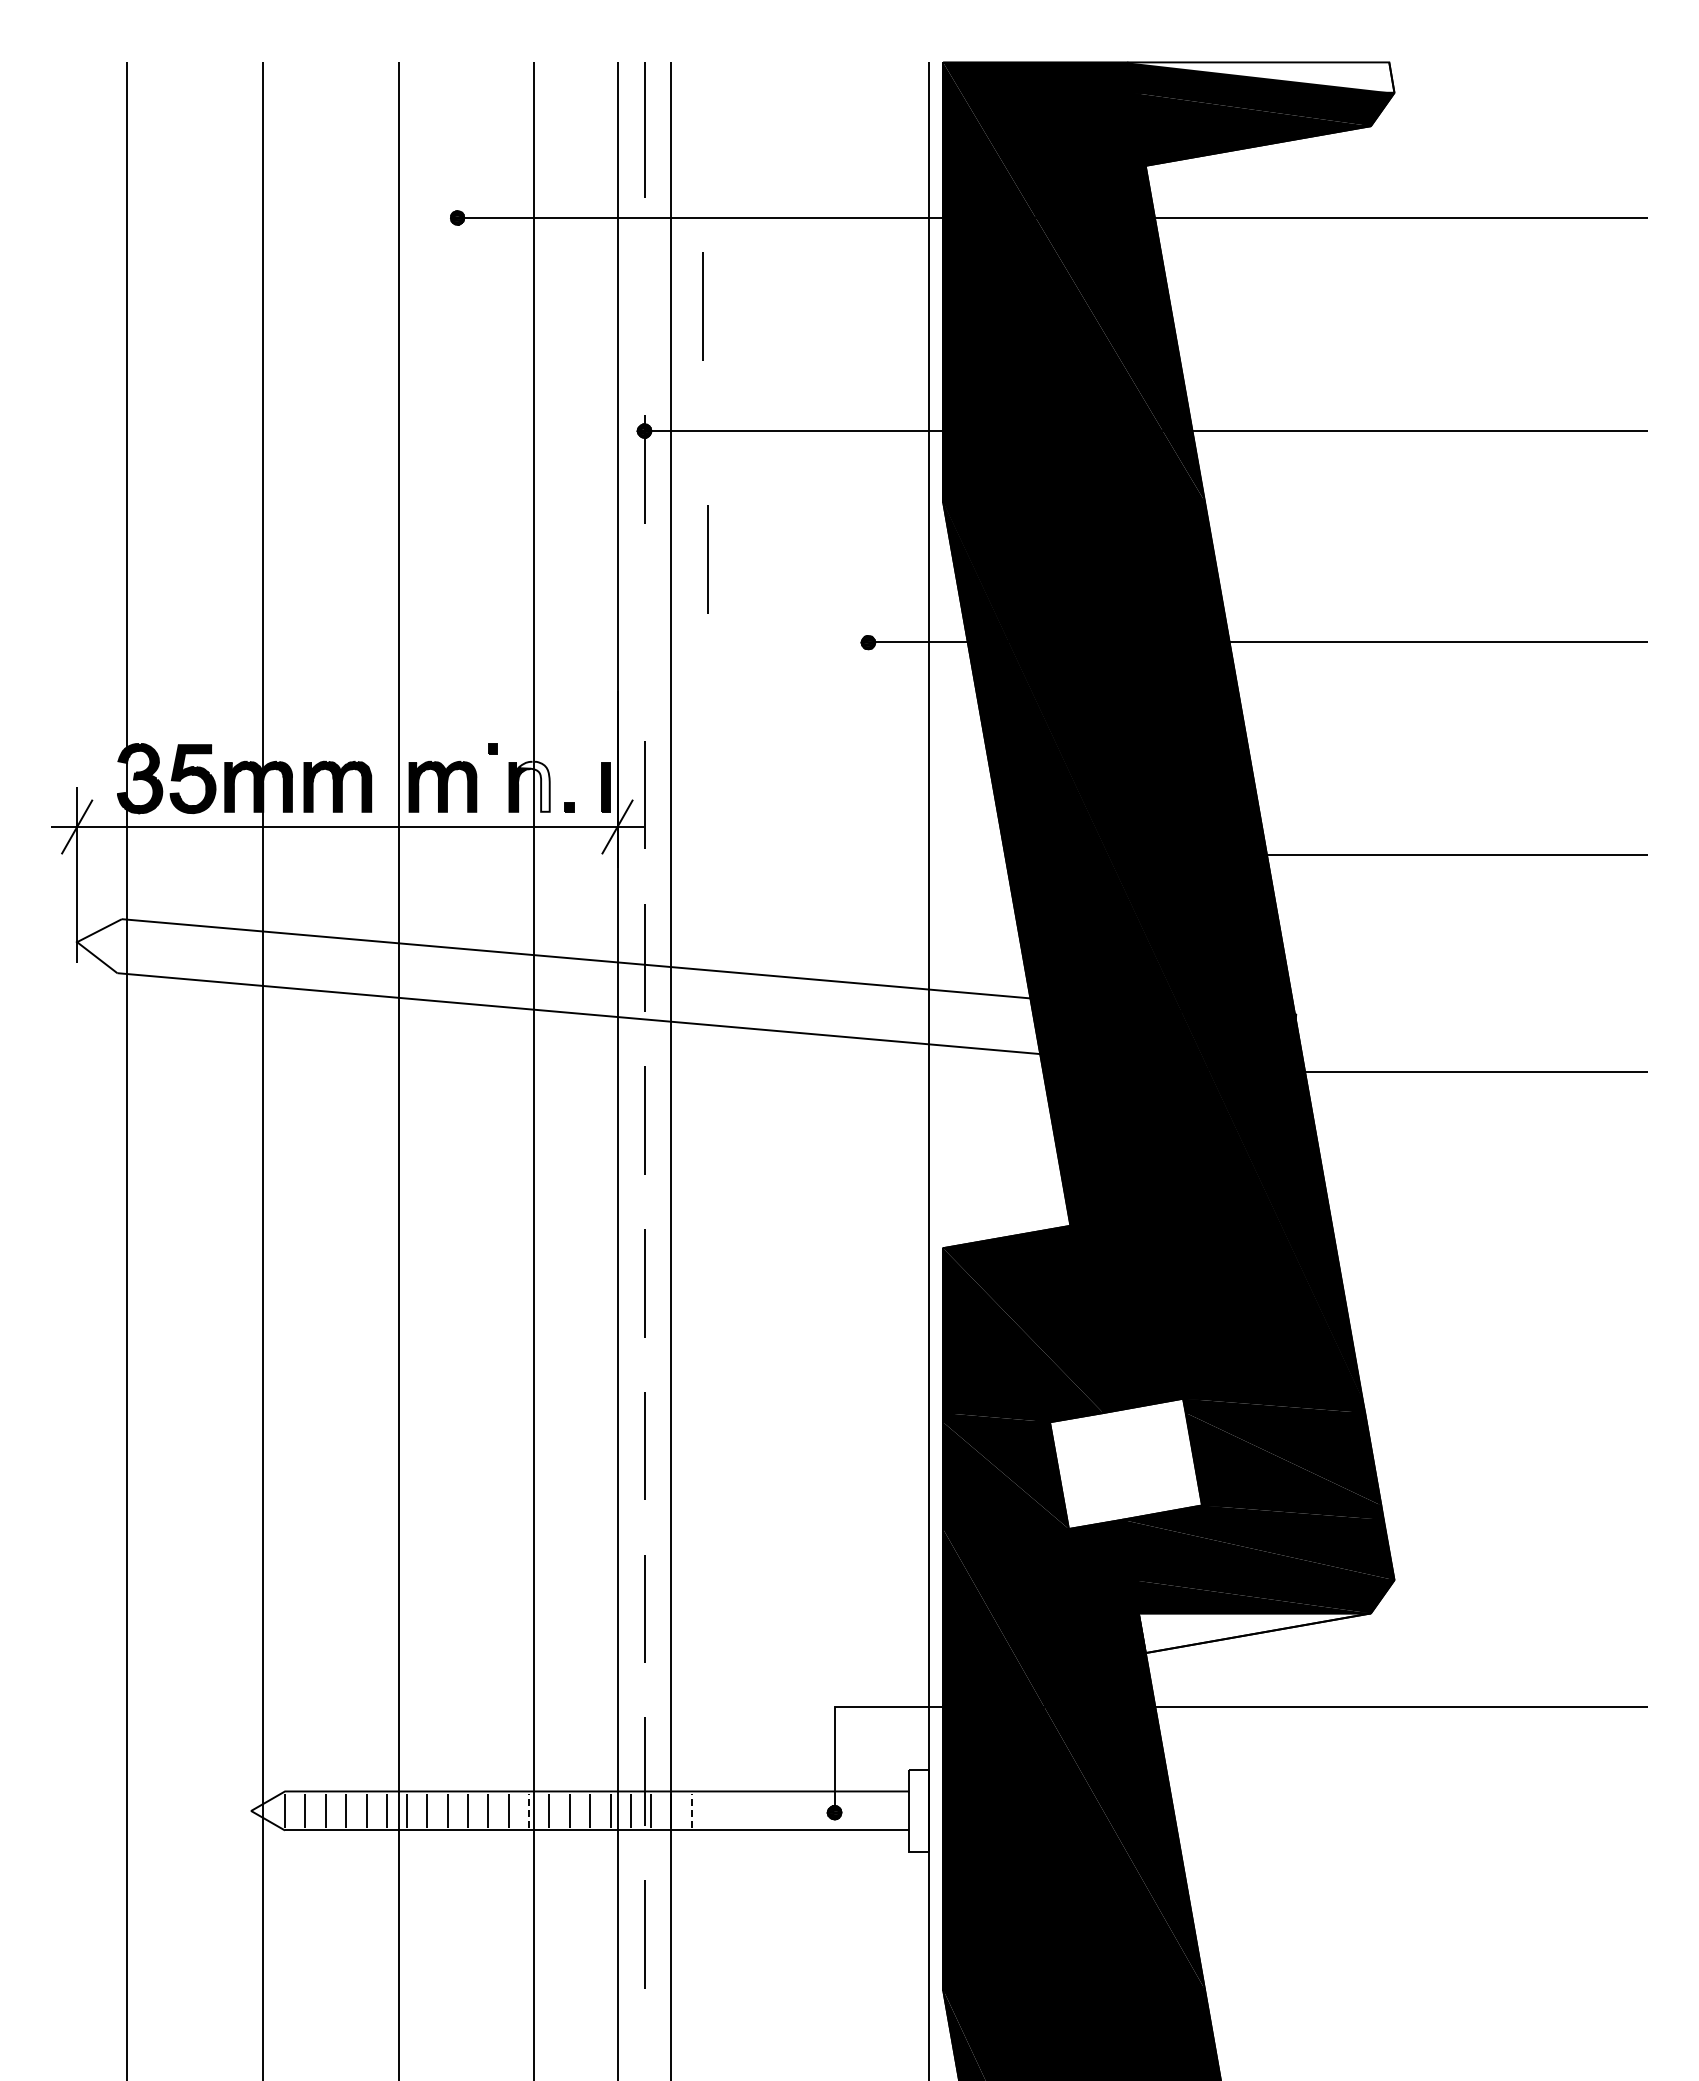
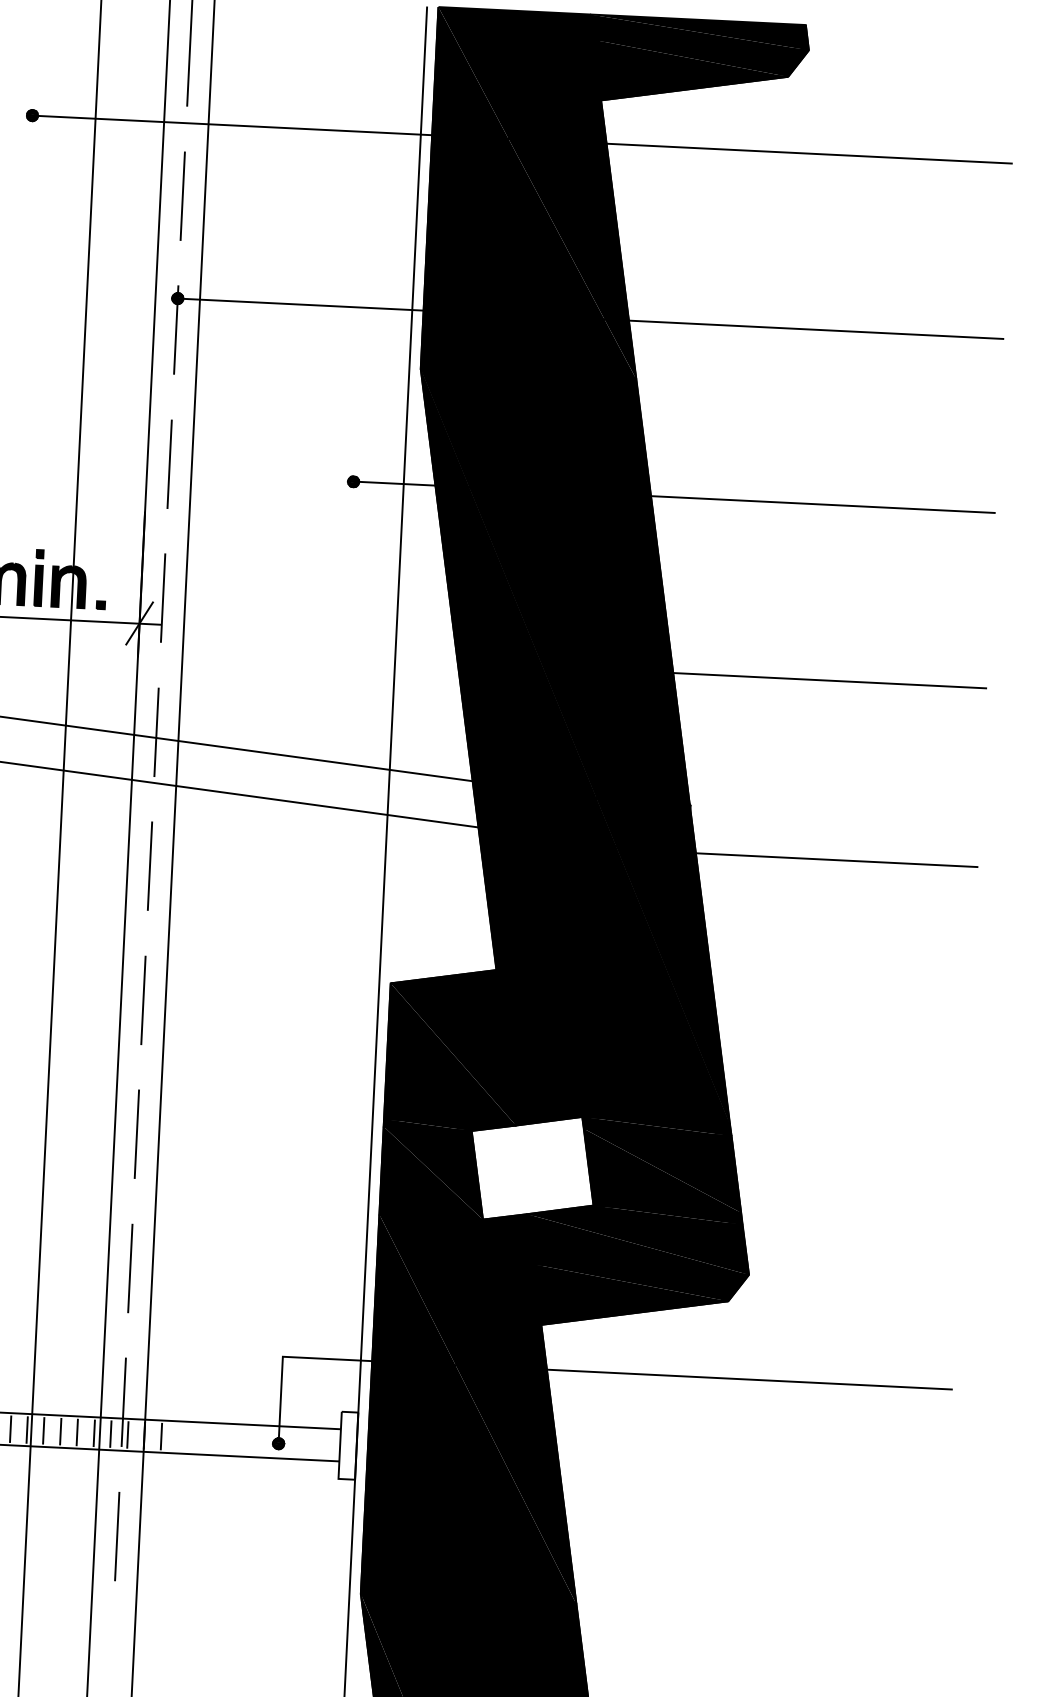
fill: (1260, 77) -> (699, 32), added
line: (702, 306) -> (182, 196), moved
line: (707, 559) -> (169, 464), moved
fill: (533, 786) -> (72, 586), added
part: (605, 787) -> (38, 585), moved
fill: (1254, 1633) -> (631, 1313), added
line: (529, 1810) -> (27, 1429), dashed -> solid
line: (692, 1810) -> (161, 1436), dashed -> solid

